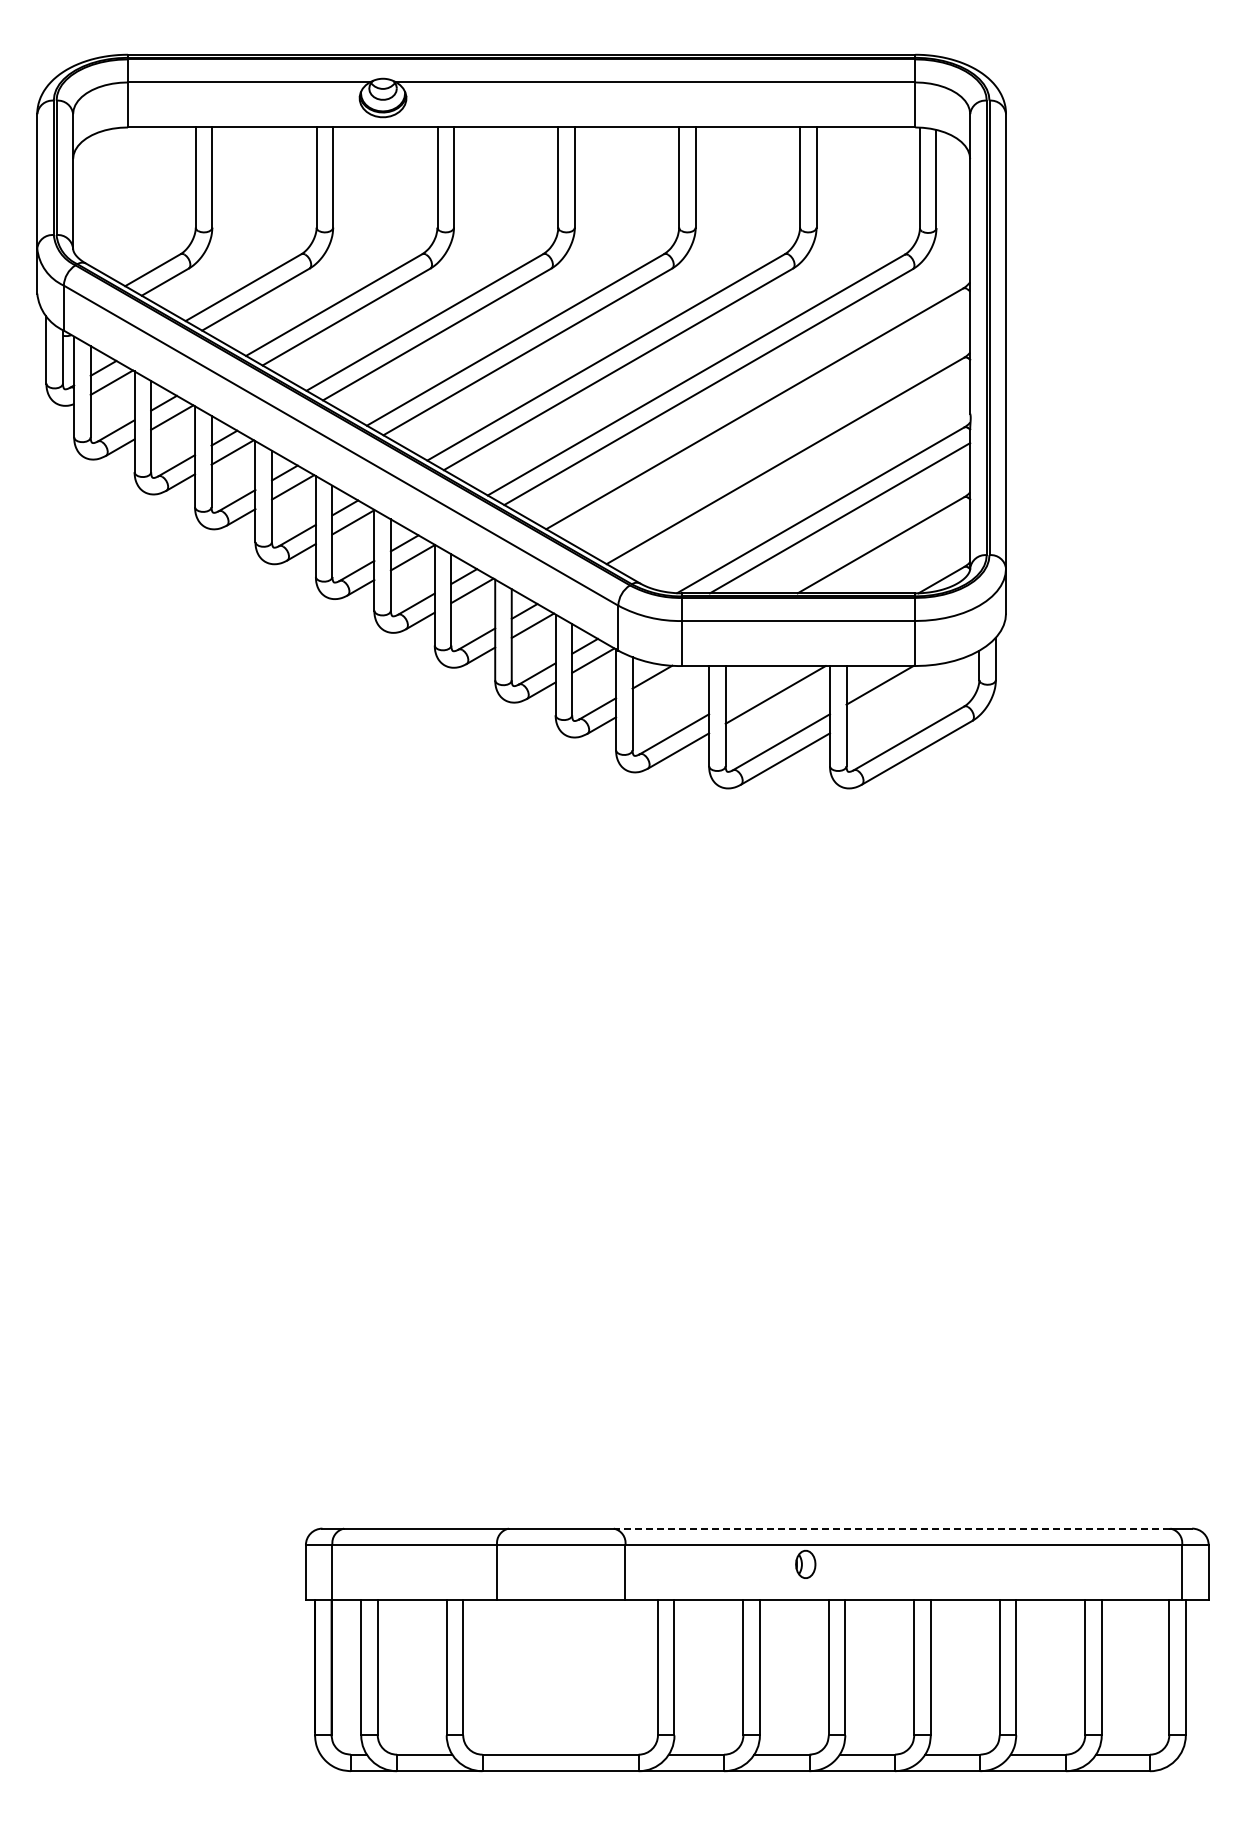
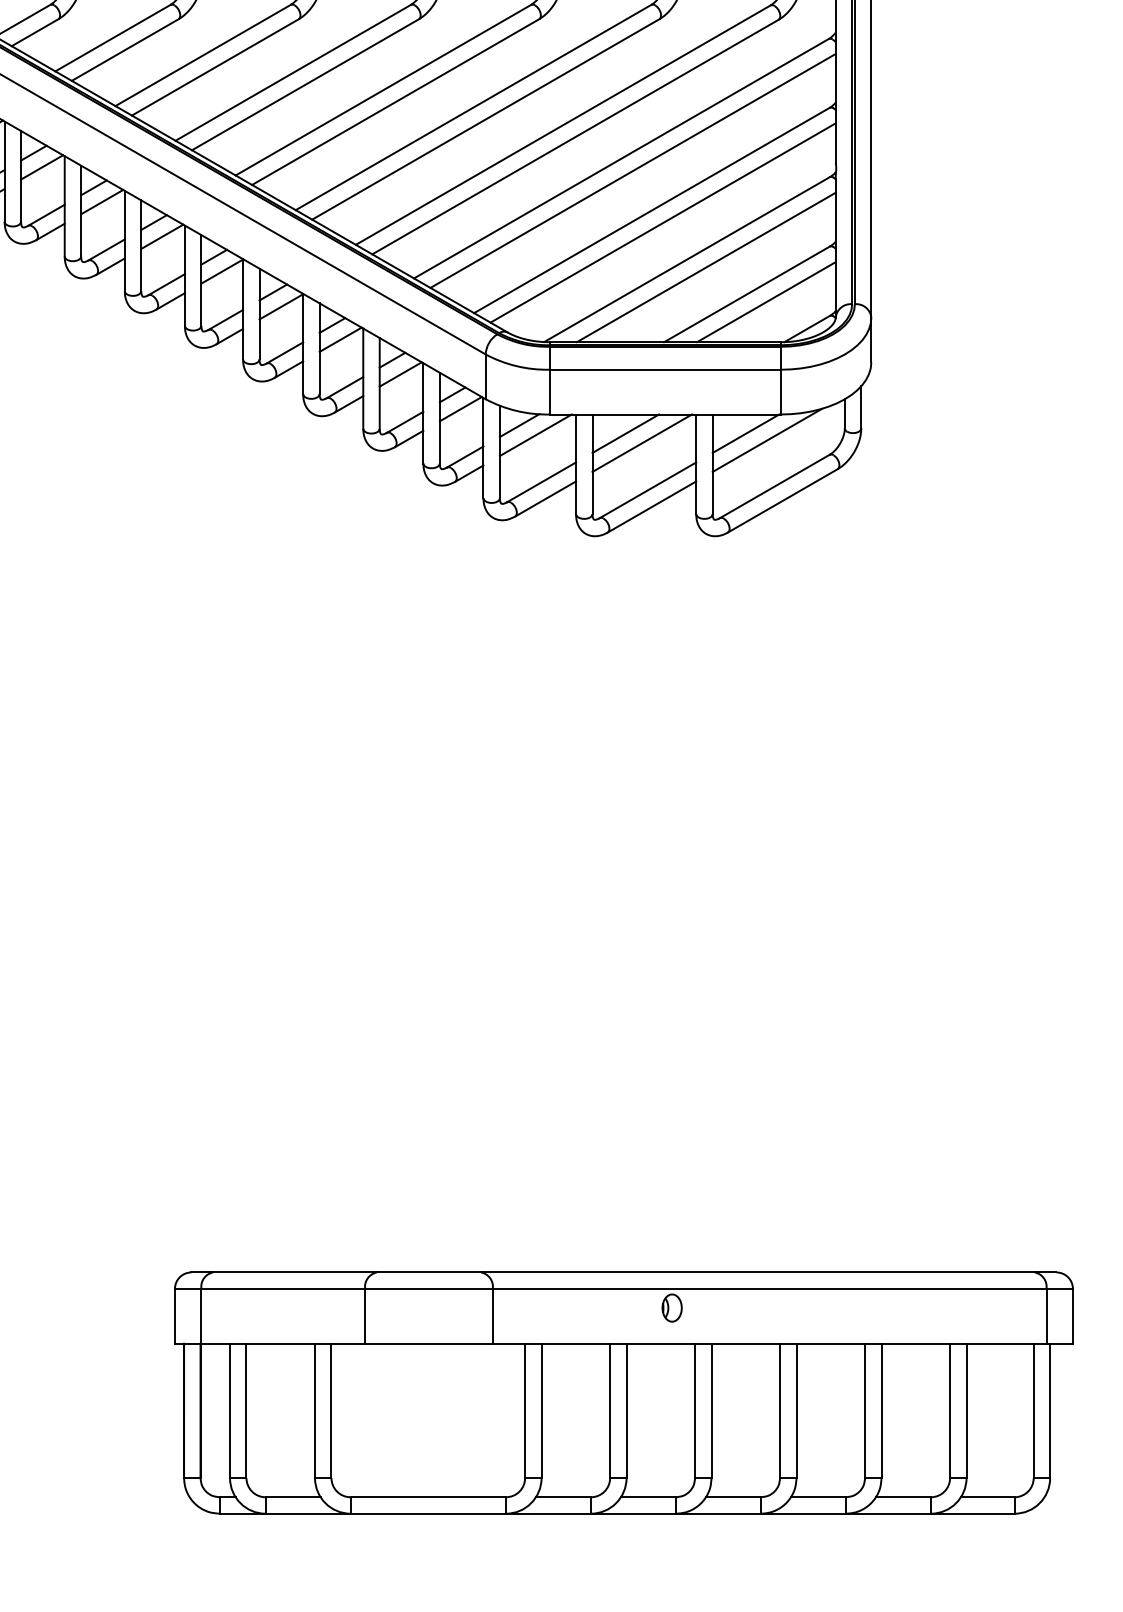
line: (766, 420) -> (633, 170), added
line: (796, 473) -> (662, 223), added
line: (900, 552) -> (766, 301), added
line: (758, 685) -> (625, 433), added
line: (668, 686) -> (535, 434), added
line: (901, 691) -> (767, 439), added
line: (891, 1528) -> (757, 1272), dashed -> solid

